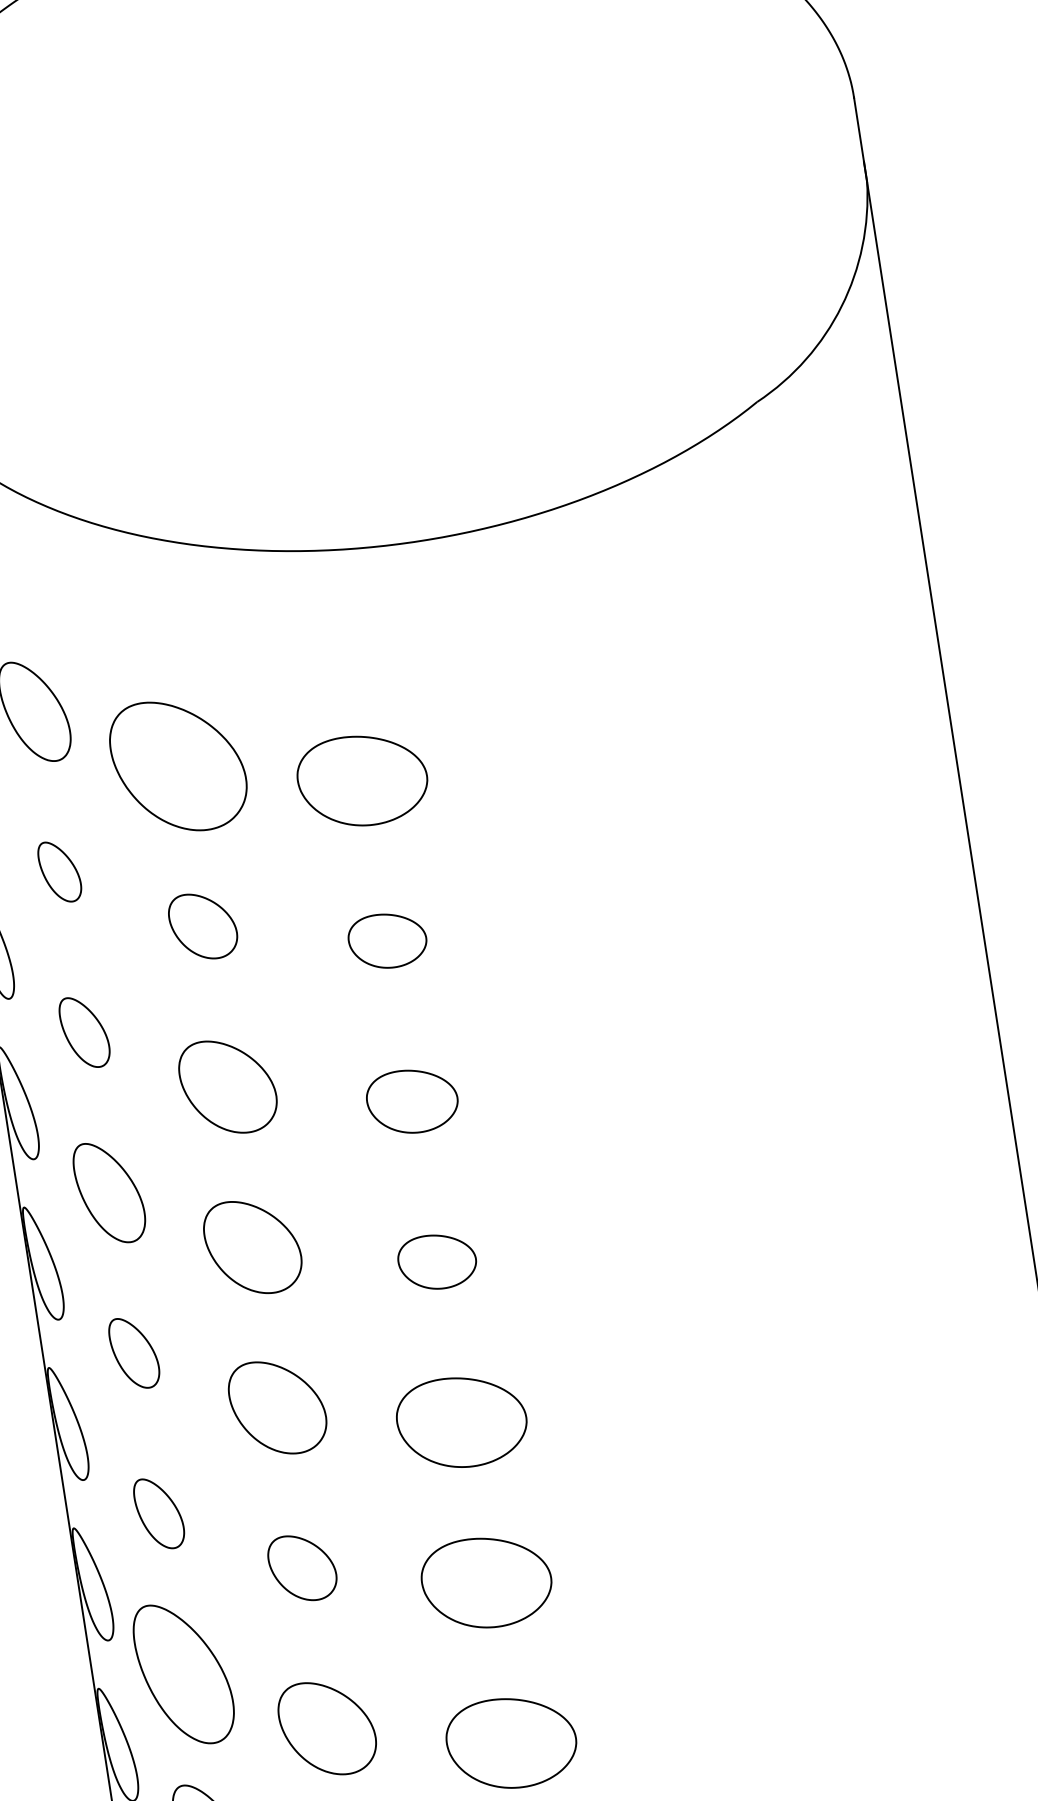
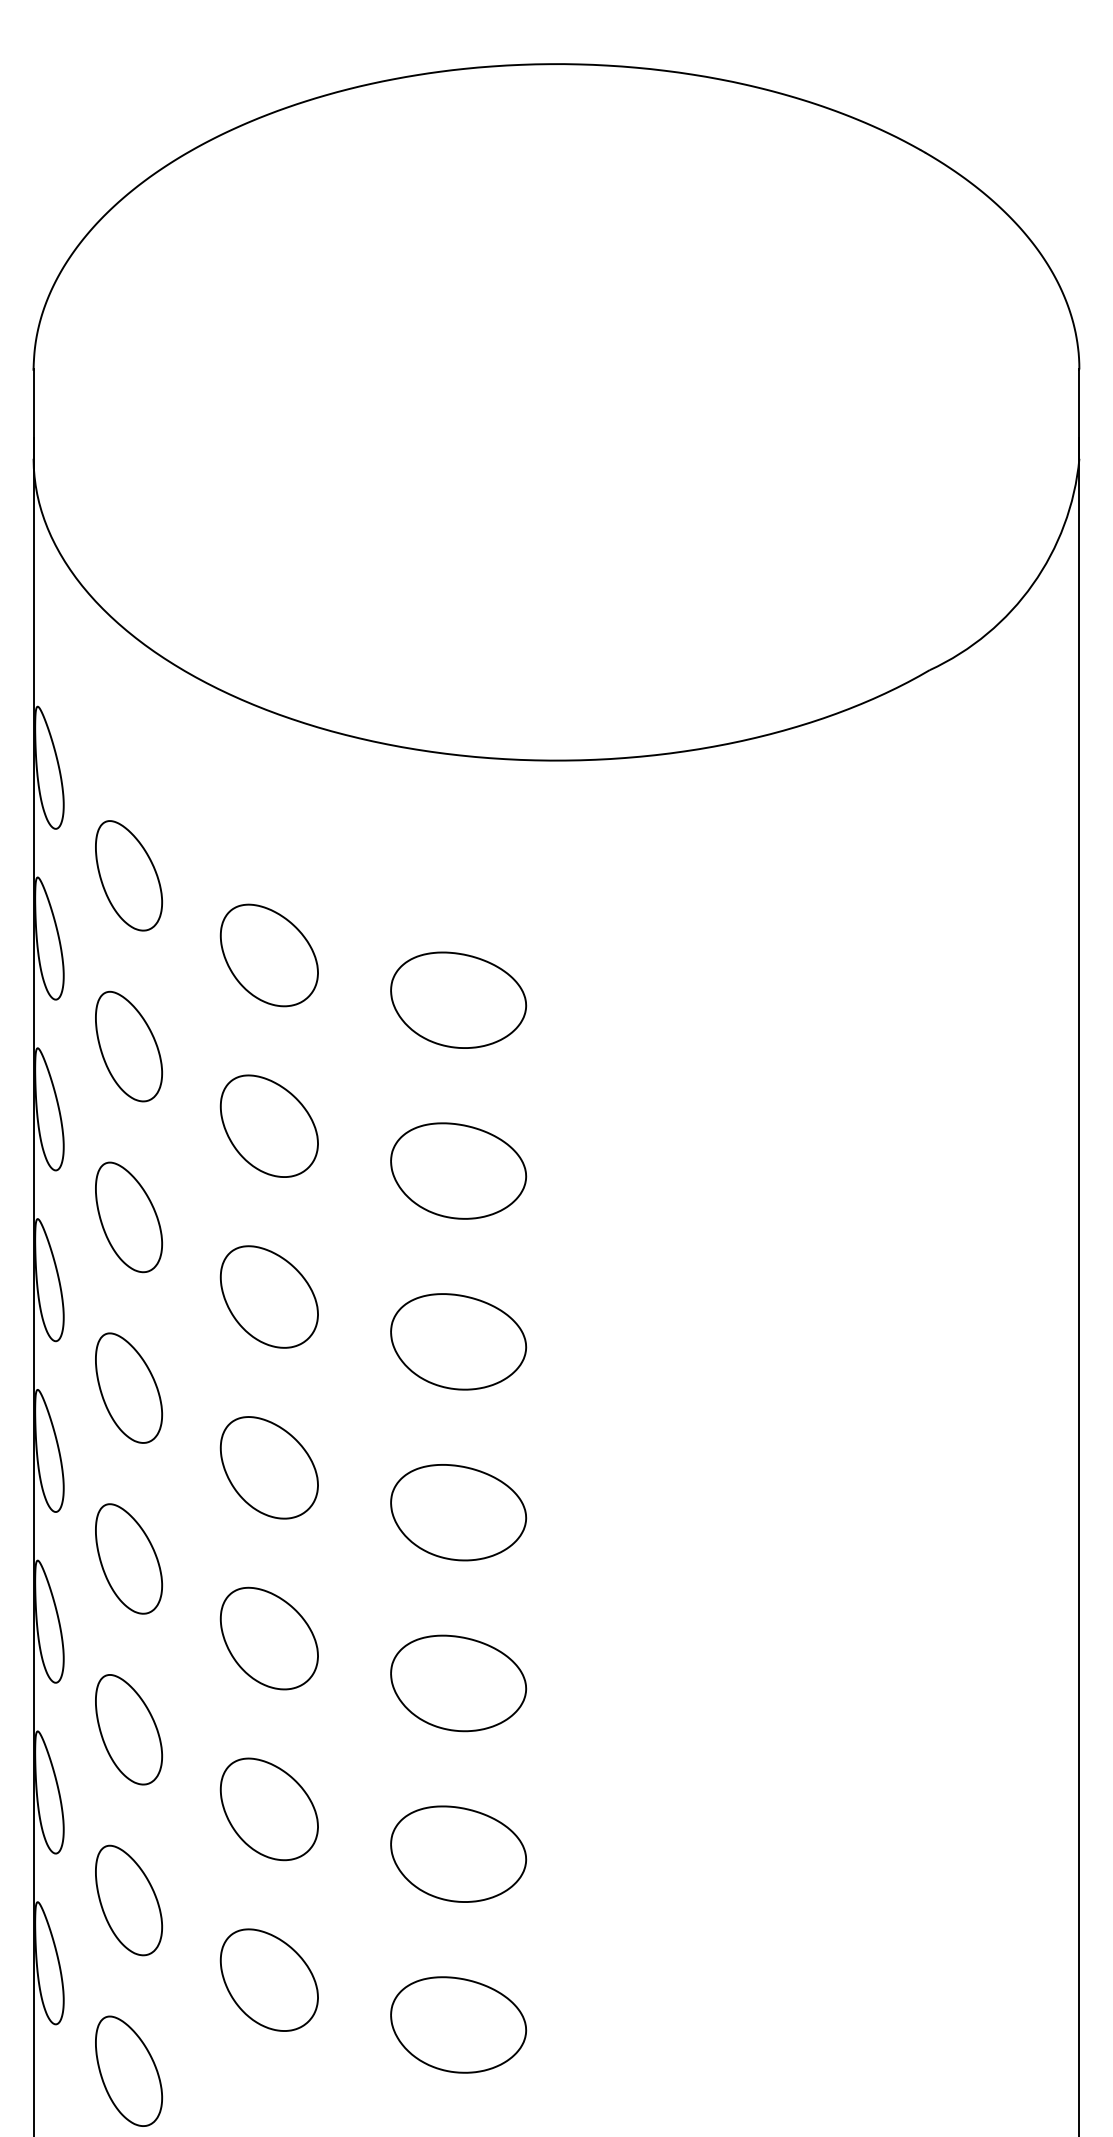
part: (177, 766) -> (268, 955), size x0.71
part: (59, 871) -> (128, 1046), size x1.67
part: (202, 925) -> (268, 1125), size x1.43
part: (387, 940) -> (458, 1170), size x1.67
part: (84, 1032) -> (128, 1217), size x1.43
part: (412, 1100) -> (458, 1341), size x1.43
part: (437, 1261) -> (458, 1512), size x1.67
part: (133, 1352) -> (128, 1558), size x1.43
part: (158, 1513) -> (128, 1729), size x1.43
part: (301, 1568) -> (268, 1809), size x1.43
part: (183, 1673) -> (128, 1900), size x0.71

